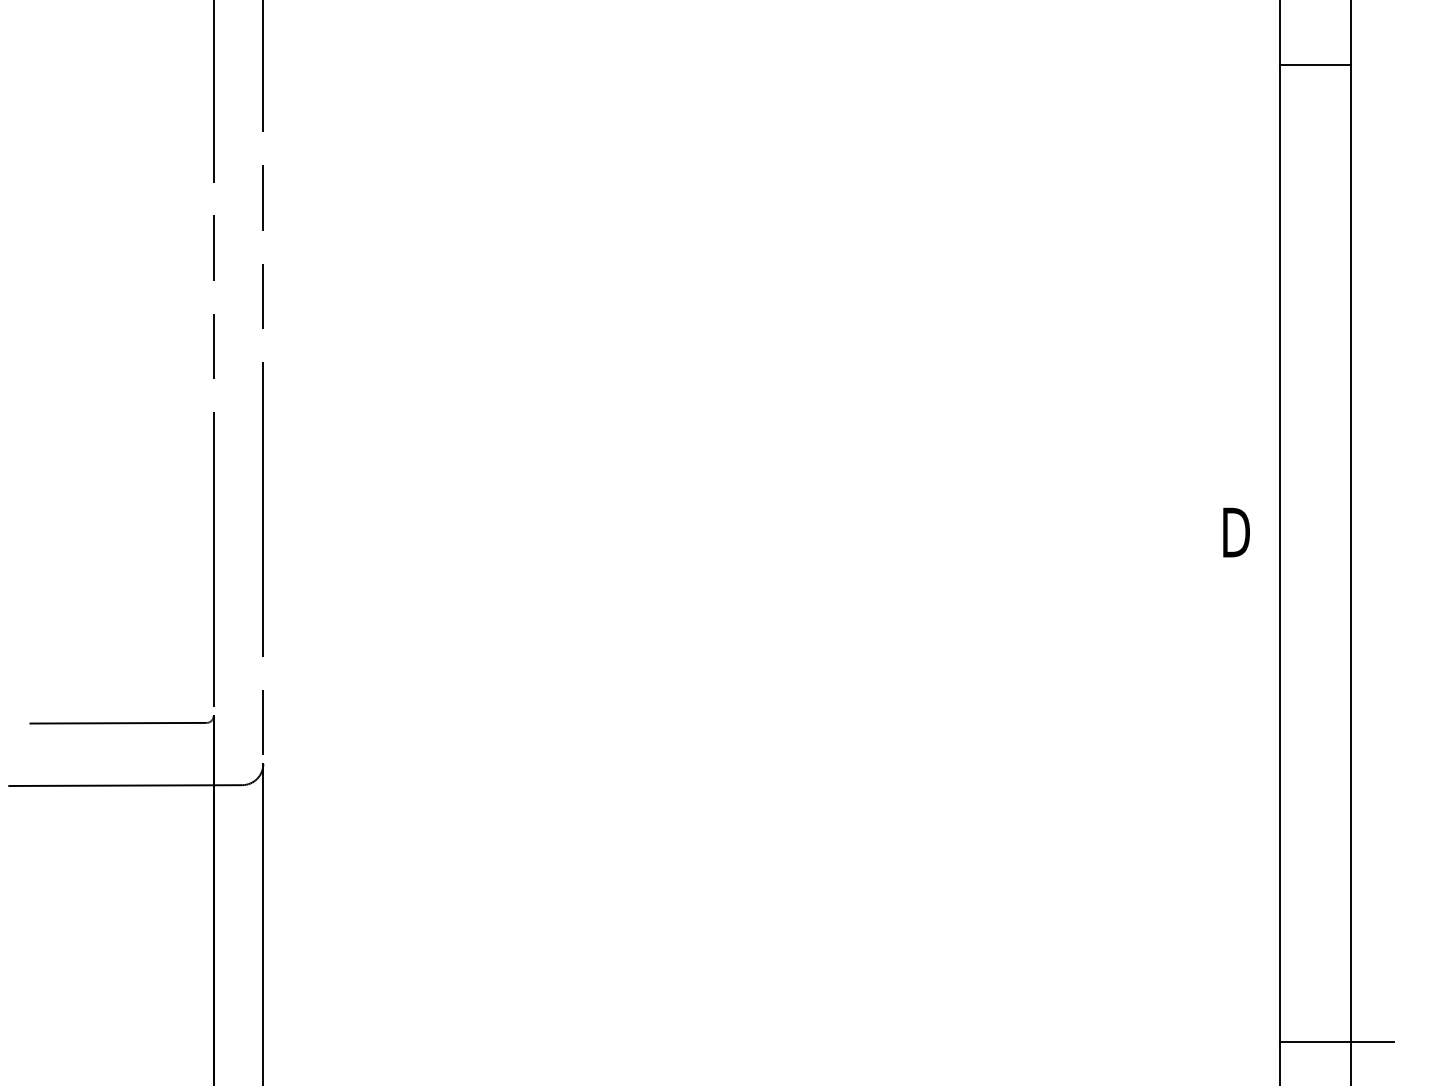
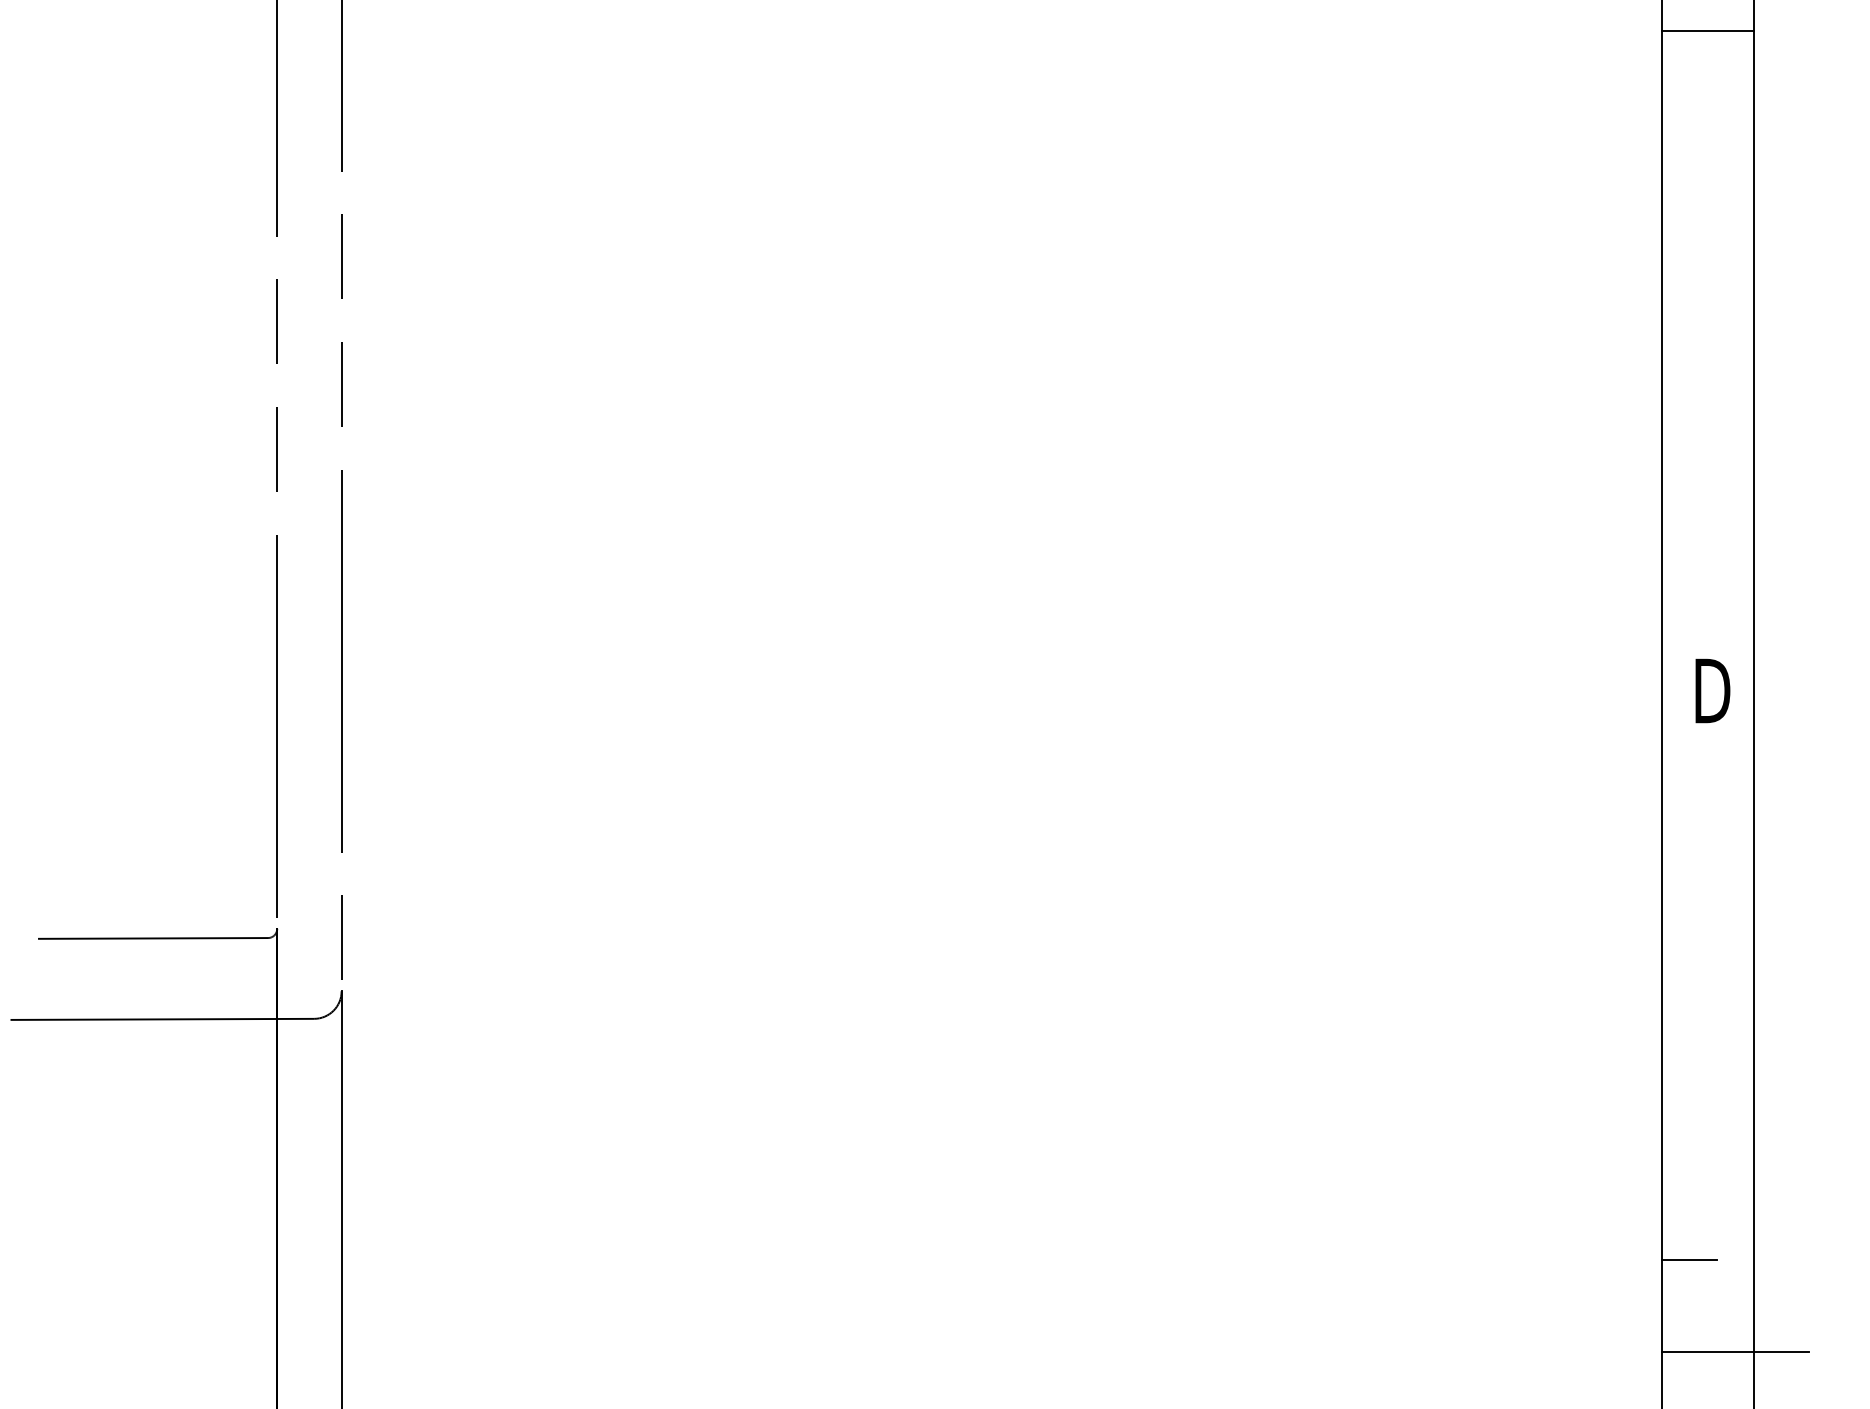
line: (1315, 65) -> (1707, 31), moved
text: (1236, 532) -> (1712, 690), moved
line: (1300, 970) -> (1688, 1259), added

